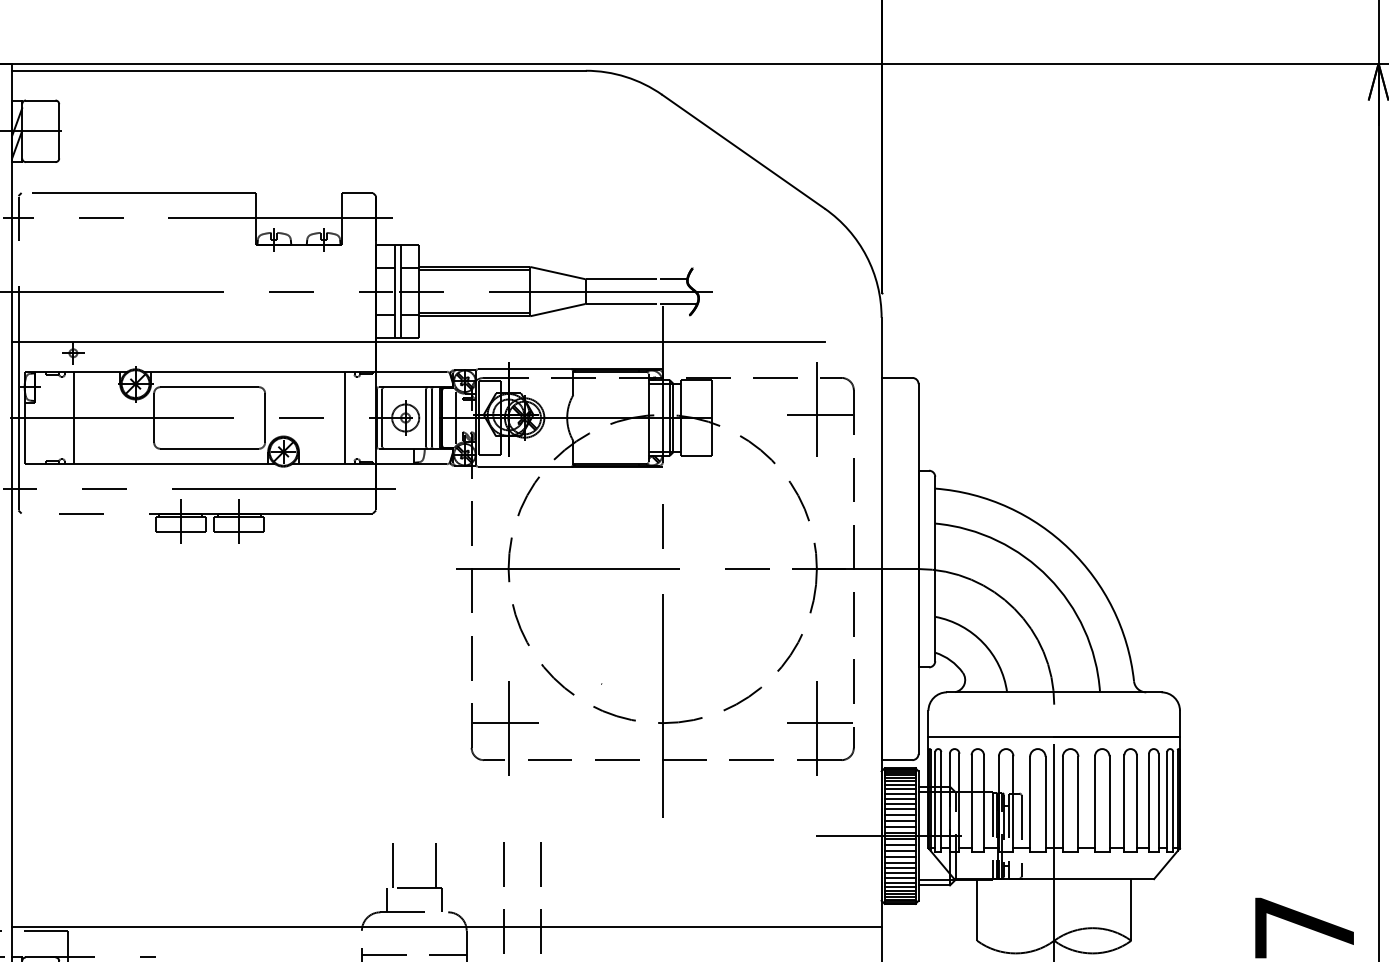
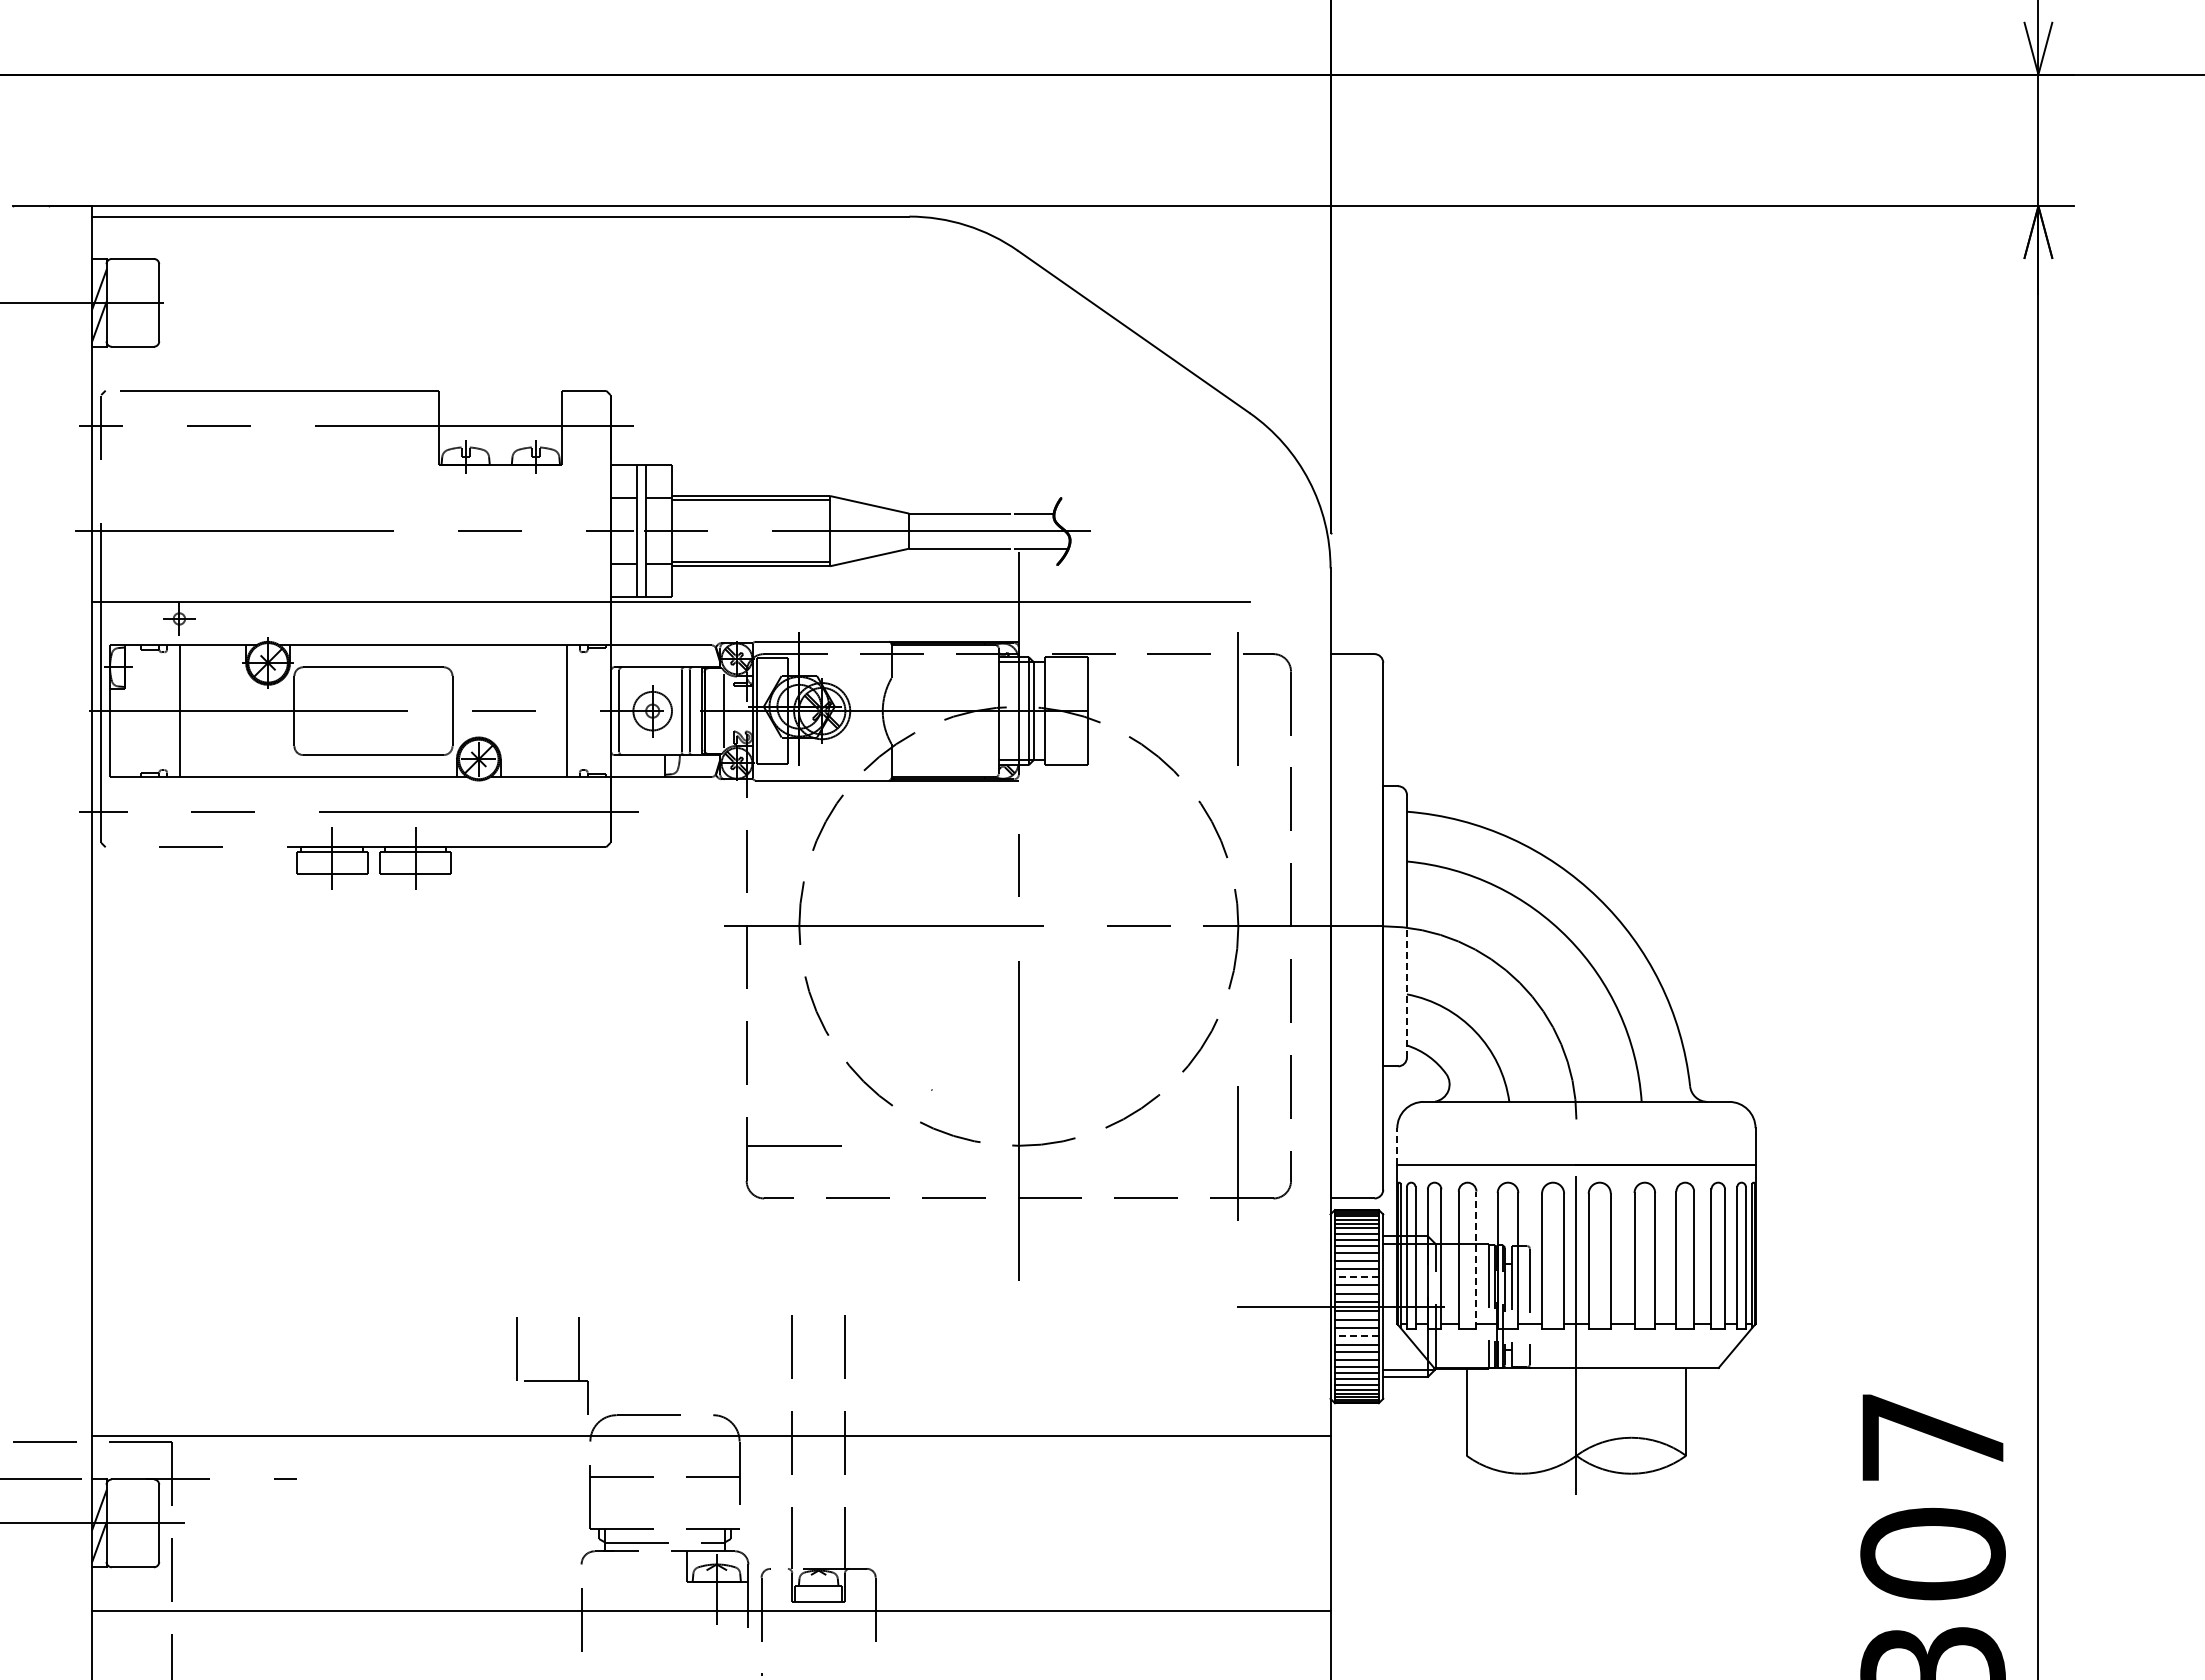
line: (819, 414) -> (1242, 706), removed
line: (934, 614) -> (1406, 991), solid -> dashed
line: (819, 722) -> (1242, 1145), removed
line: (928, 723) -> (1397, 1146), solid -> dashed
line: (508, 728) -> (799, 1153), removed
line: (984, 803) -> (1476, 1260), solid -> dashed
line: (899, 814) -> (1356, 1276), solid -> dashed
line: (899, 857) -> (1356, 1336), solid -> dashed
part: (417, 887) -> (552, 1380), moved
line: (386, 899) -> (625, 1397), removed

